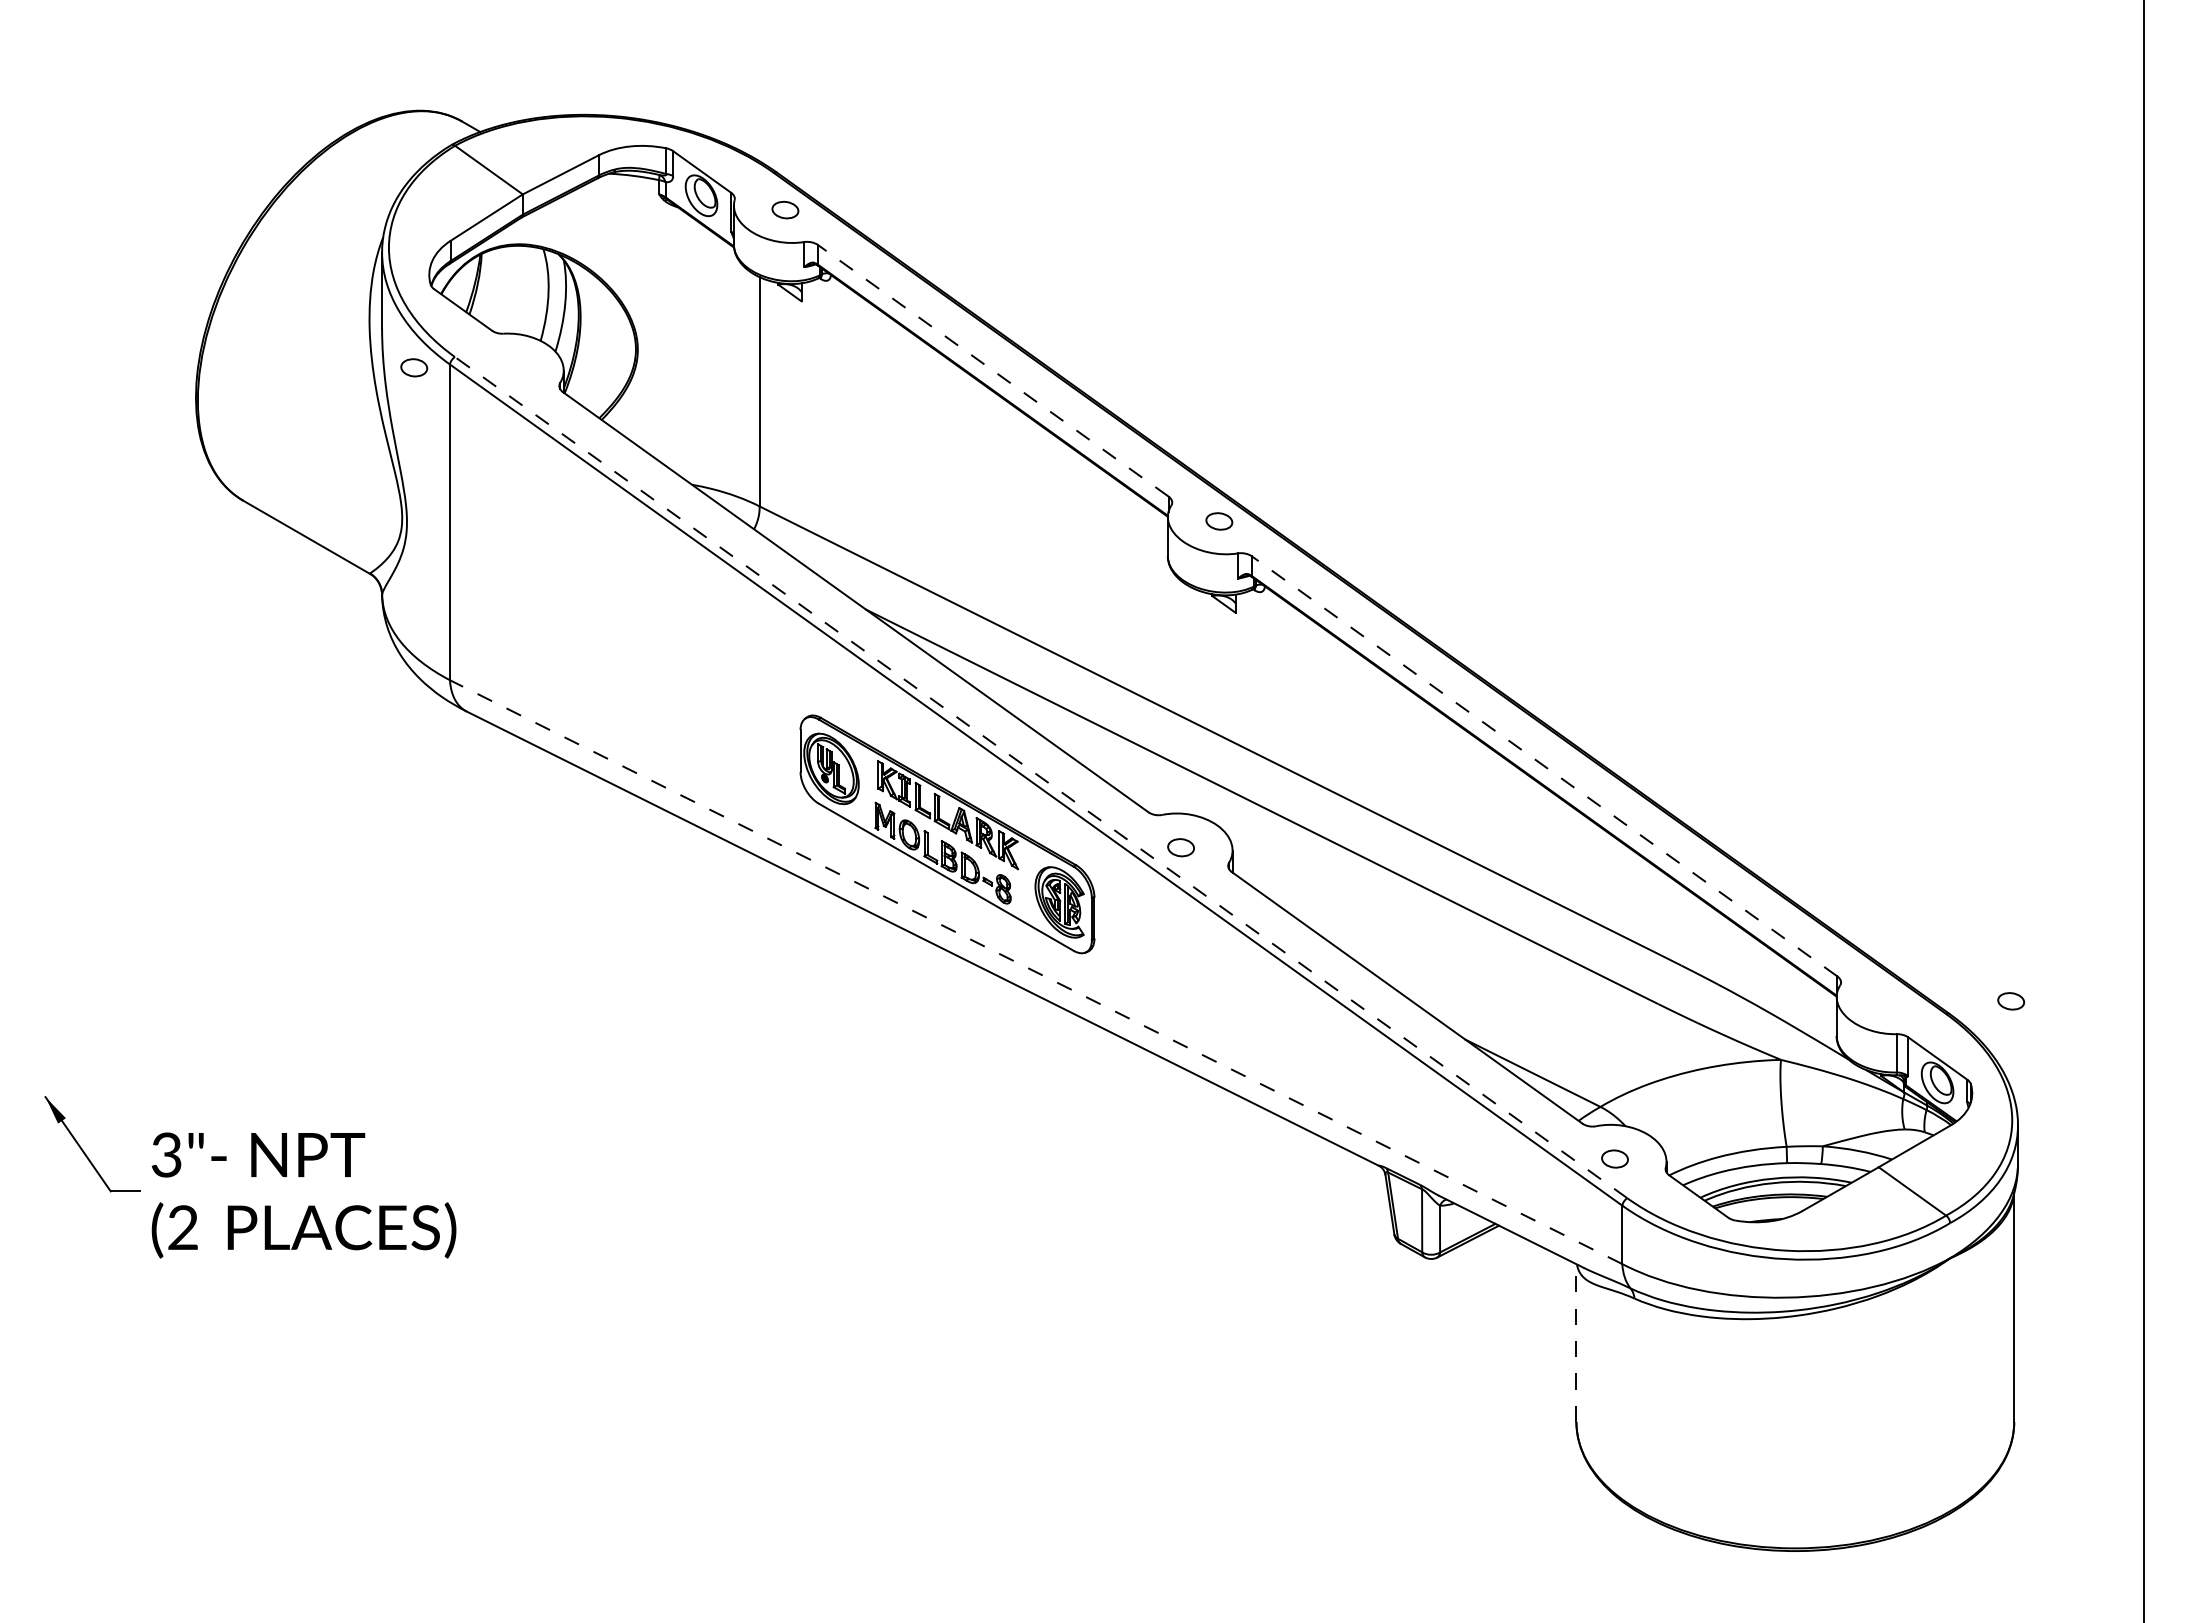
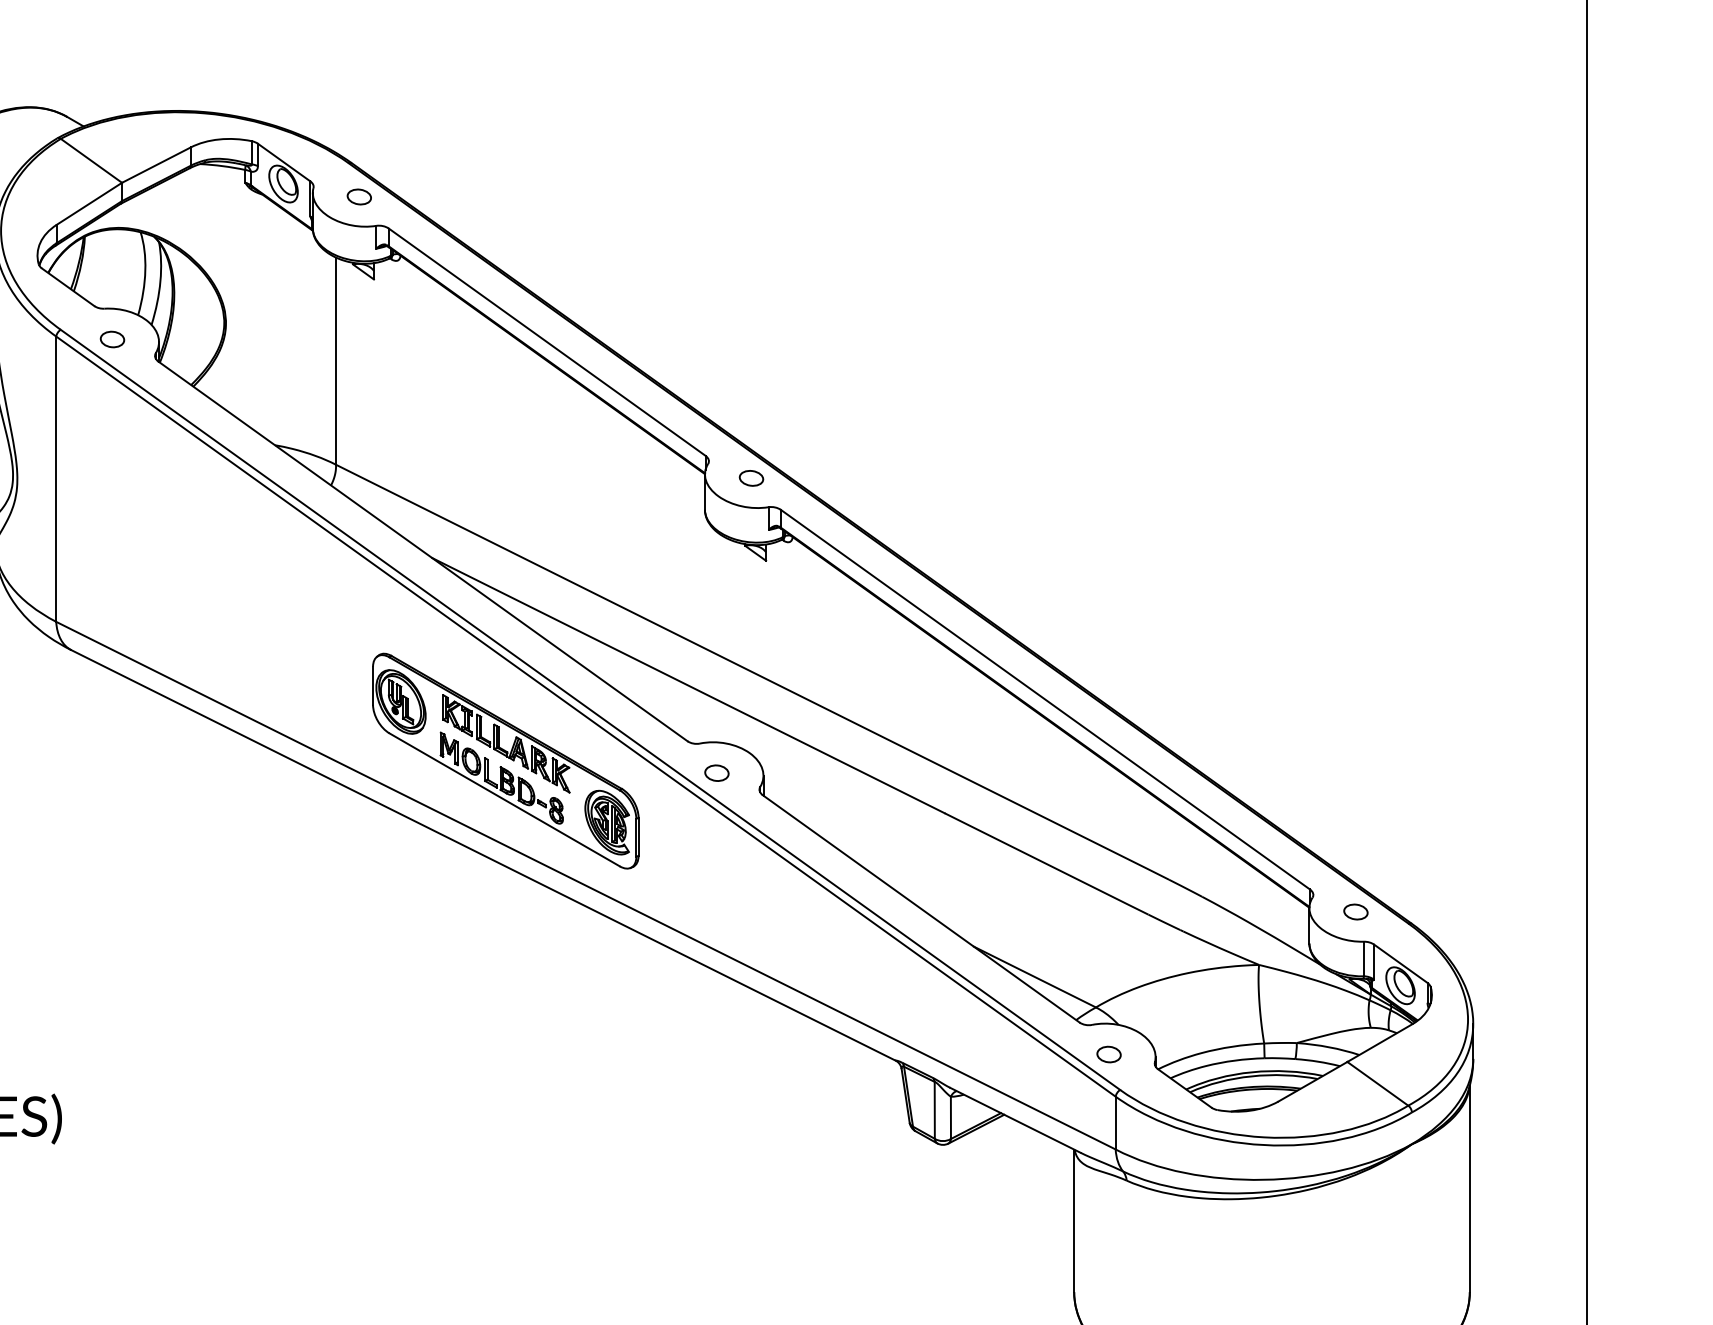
part: (414, 367) -> (112, 339), moved
line: (993, 370) -> (547, 341), dashed -> solid
line: (1544, 766) -> (1045, 699), dashed -> solid
line: (1040, 777) -> (589, 709), dashed -> solid
line: (1036, 972) -> (586, 885), dashed -> solid
part: (2011, 1001) -> (1356, 912), moved
line: (1576, 1343) -> (1074, 1221), dashed -> solid

